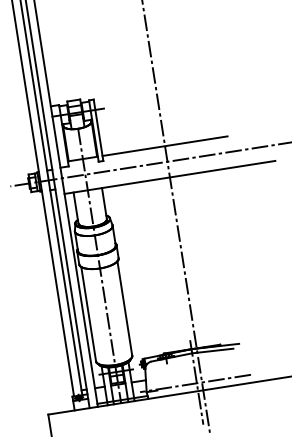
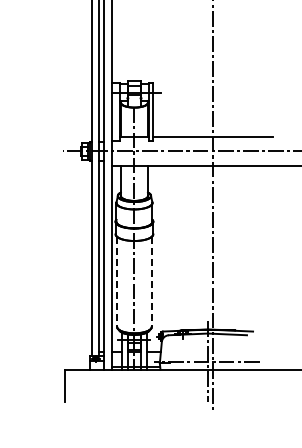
line: (124, 309) -> (151, 282), solid -> dashed
line: (89, 314) -> (117, 282), solid -> dashed

